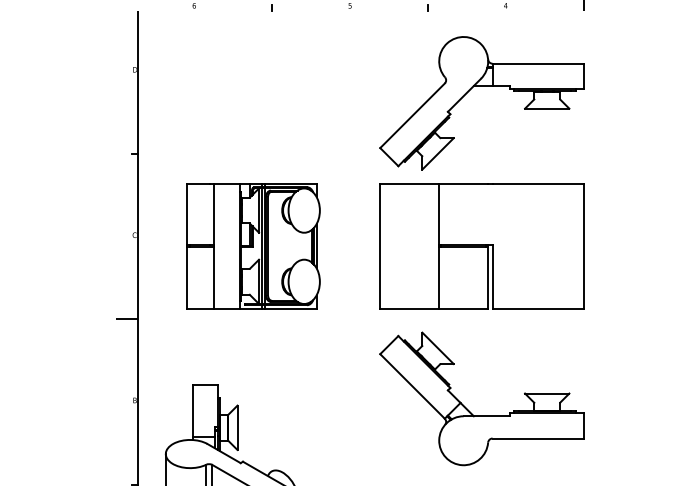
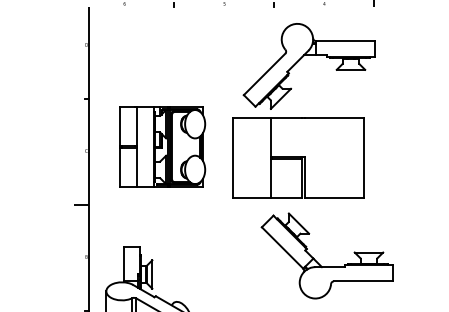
part: (253, 245) -> (162, 146), moved
part: (482, 245) -> (298, 157), moved
part: (468, 409) -> (318, 262), moved

